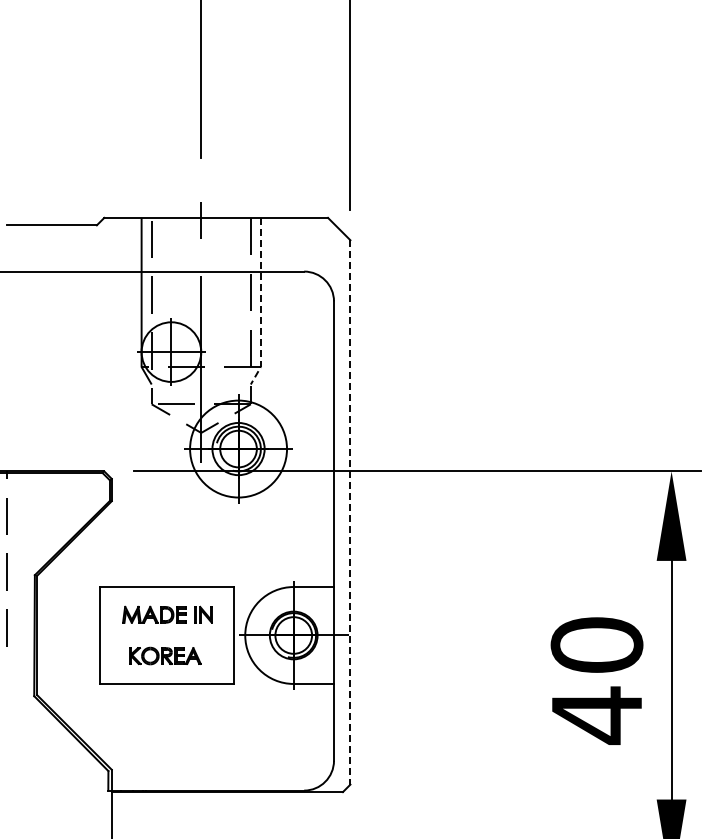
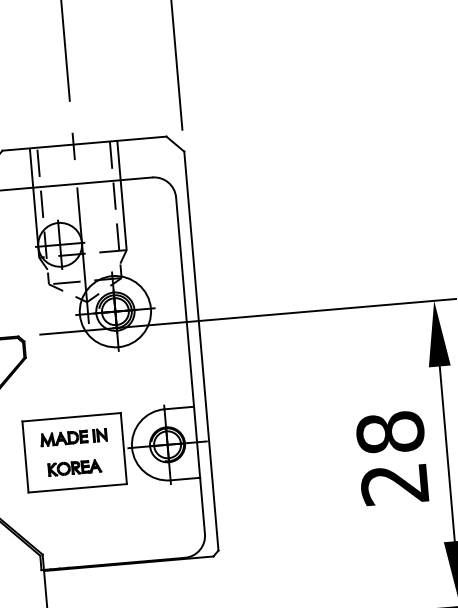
line: (260, 303) -> (122, 203), dashed -> solid
line: (350, 512) -> (201, 351), dashed -> solid
text: (596, 680) -> (392, 458), 40 -> 28

